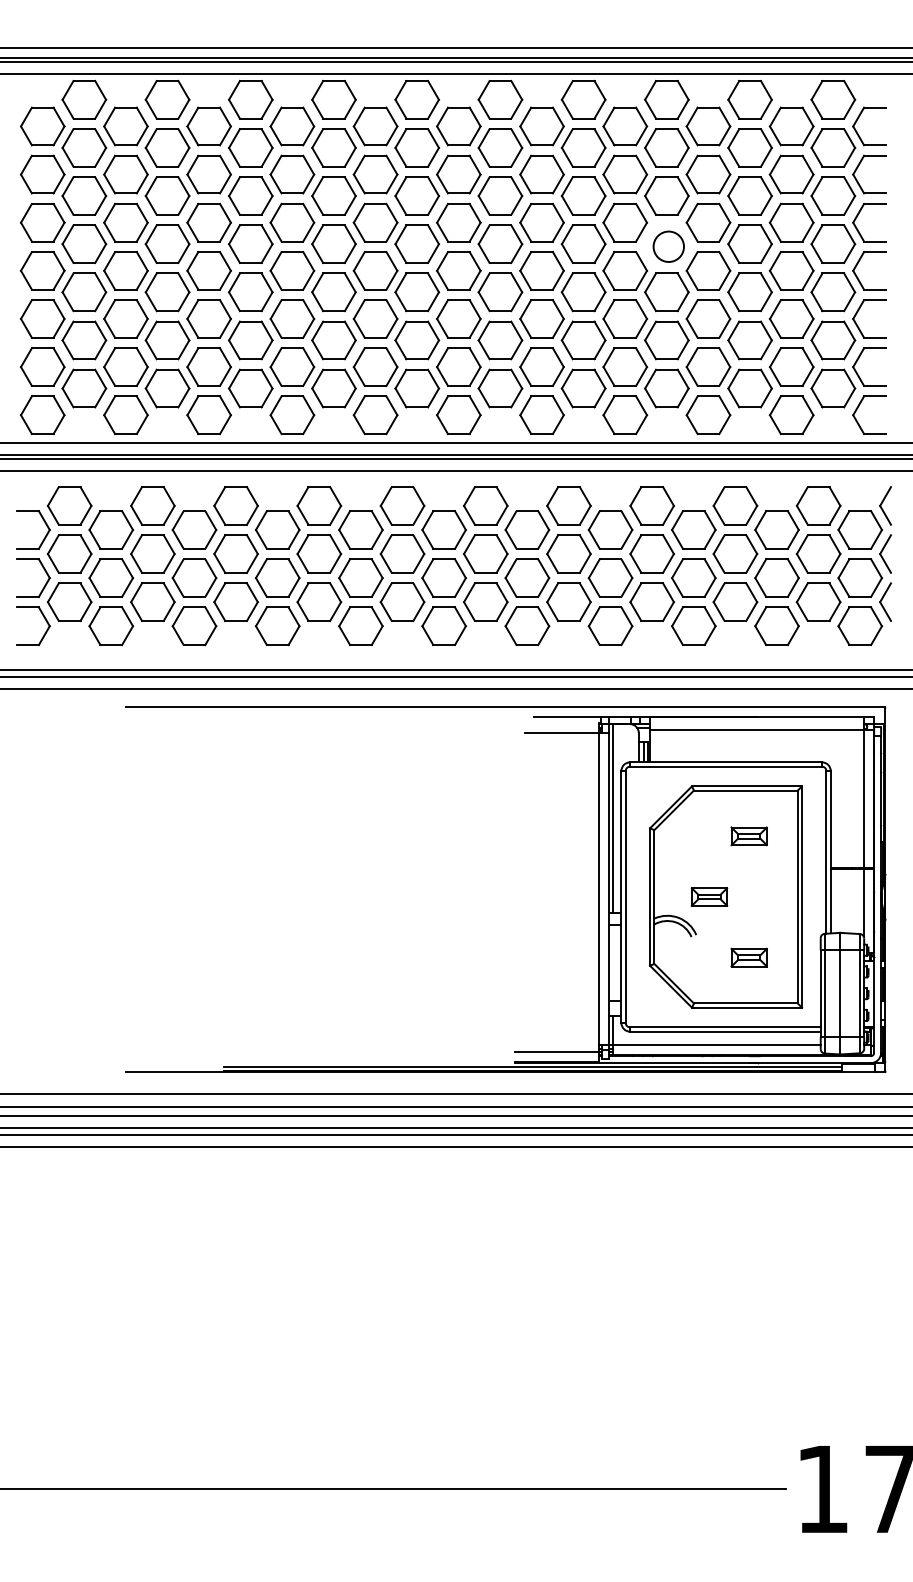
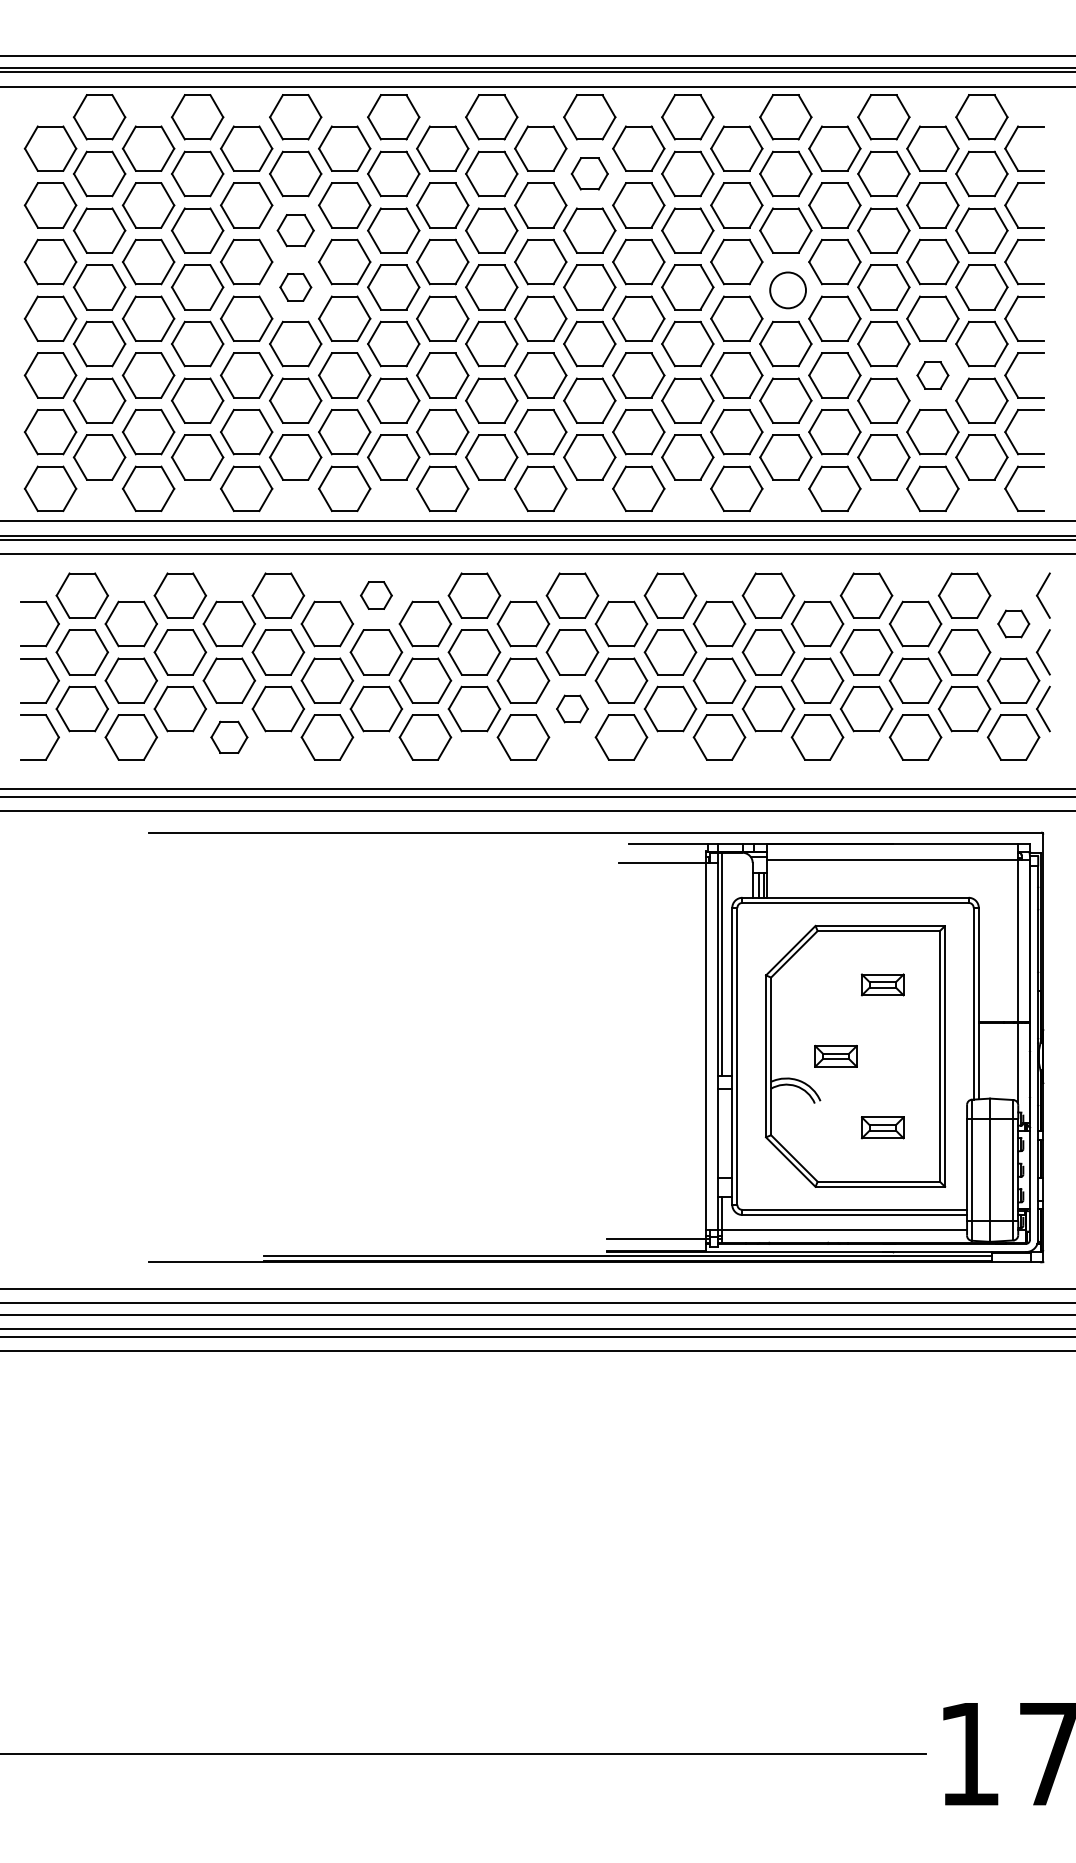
part: (500, 147) -> (589, 173), size x0.7
part: (250, 195) -> (295, 230), size x0.7
part: (250, 244) -> (295, 287), size x0.6
part: (791, 319) -> (932, 375), size x0.6
part: (319, 505) -> (376, 595), size x0.6
part: (860, 529) -> (1013, 623), size x0.6
part: (485, 601) -> (572, 708), size x0.6
part: (194, 626) -> (229, 737), size x0.7

